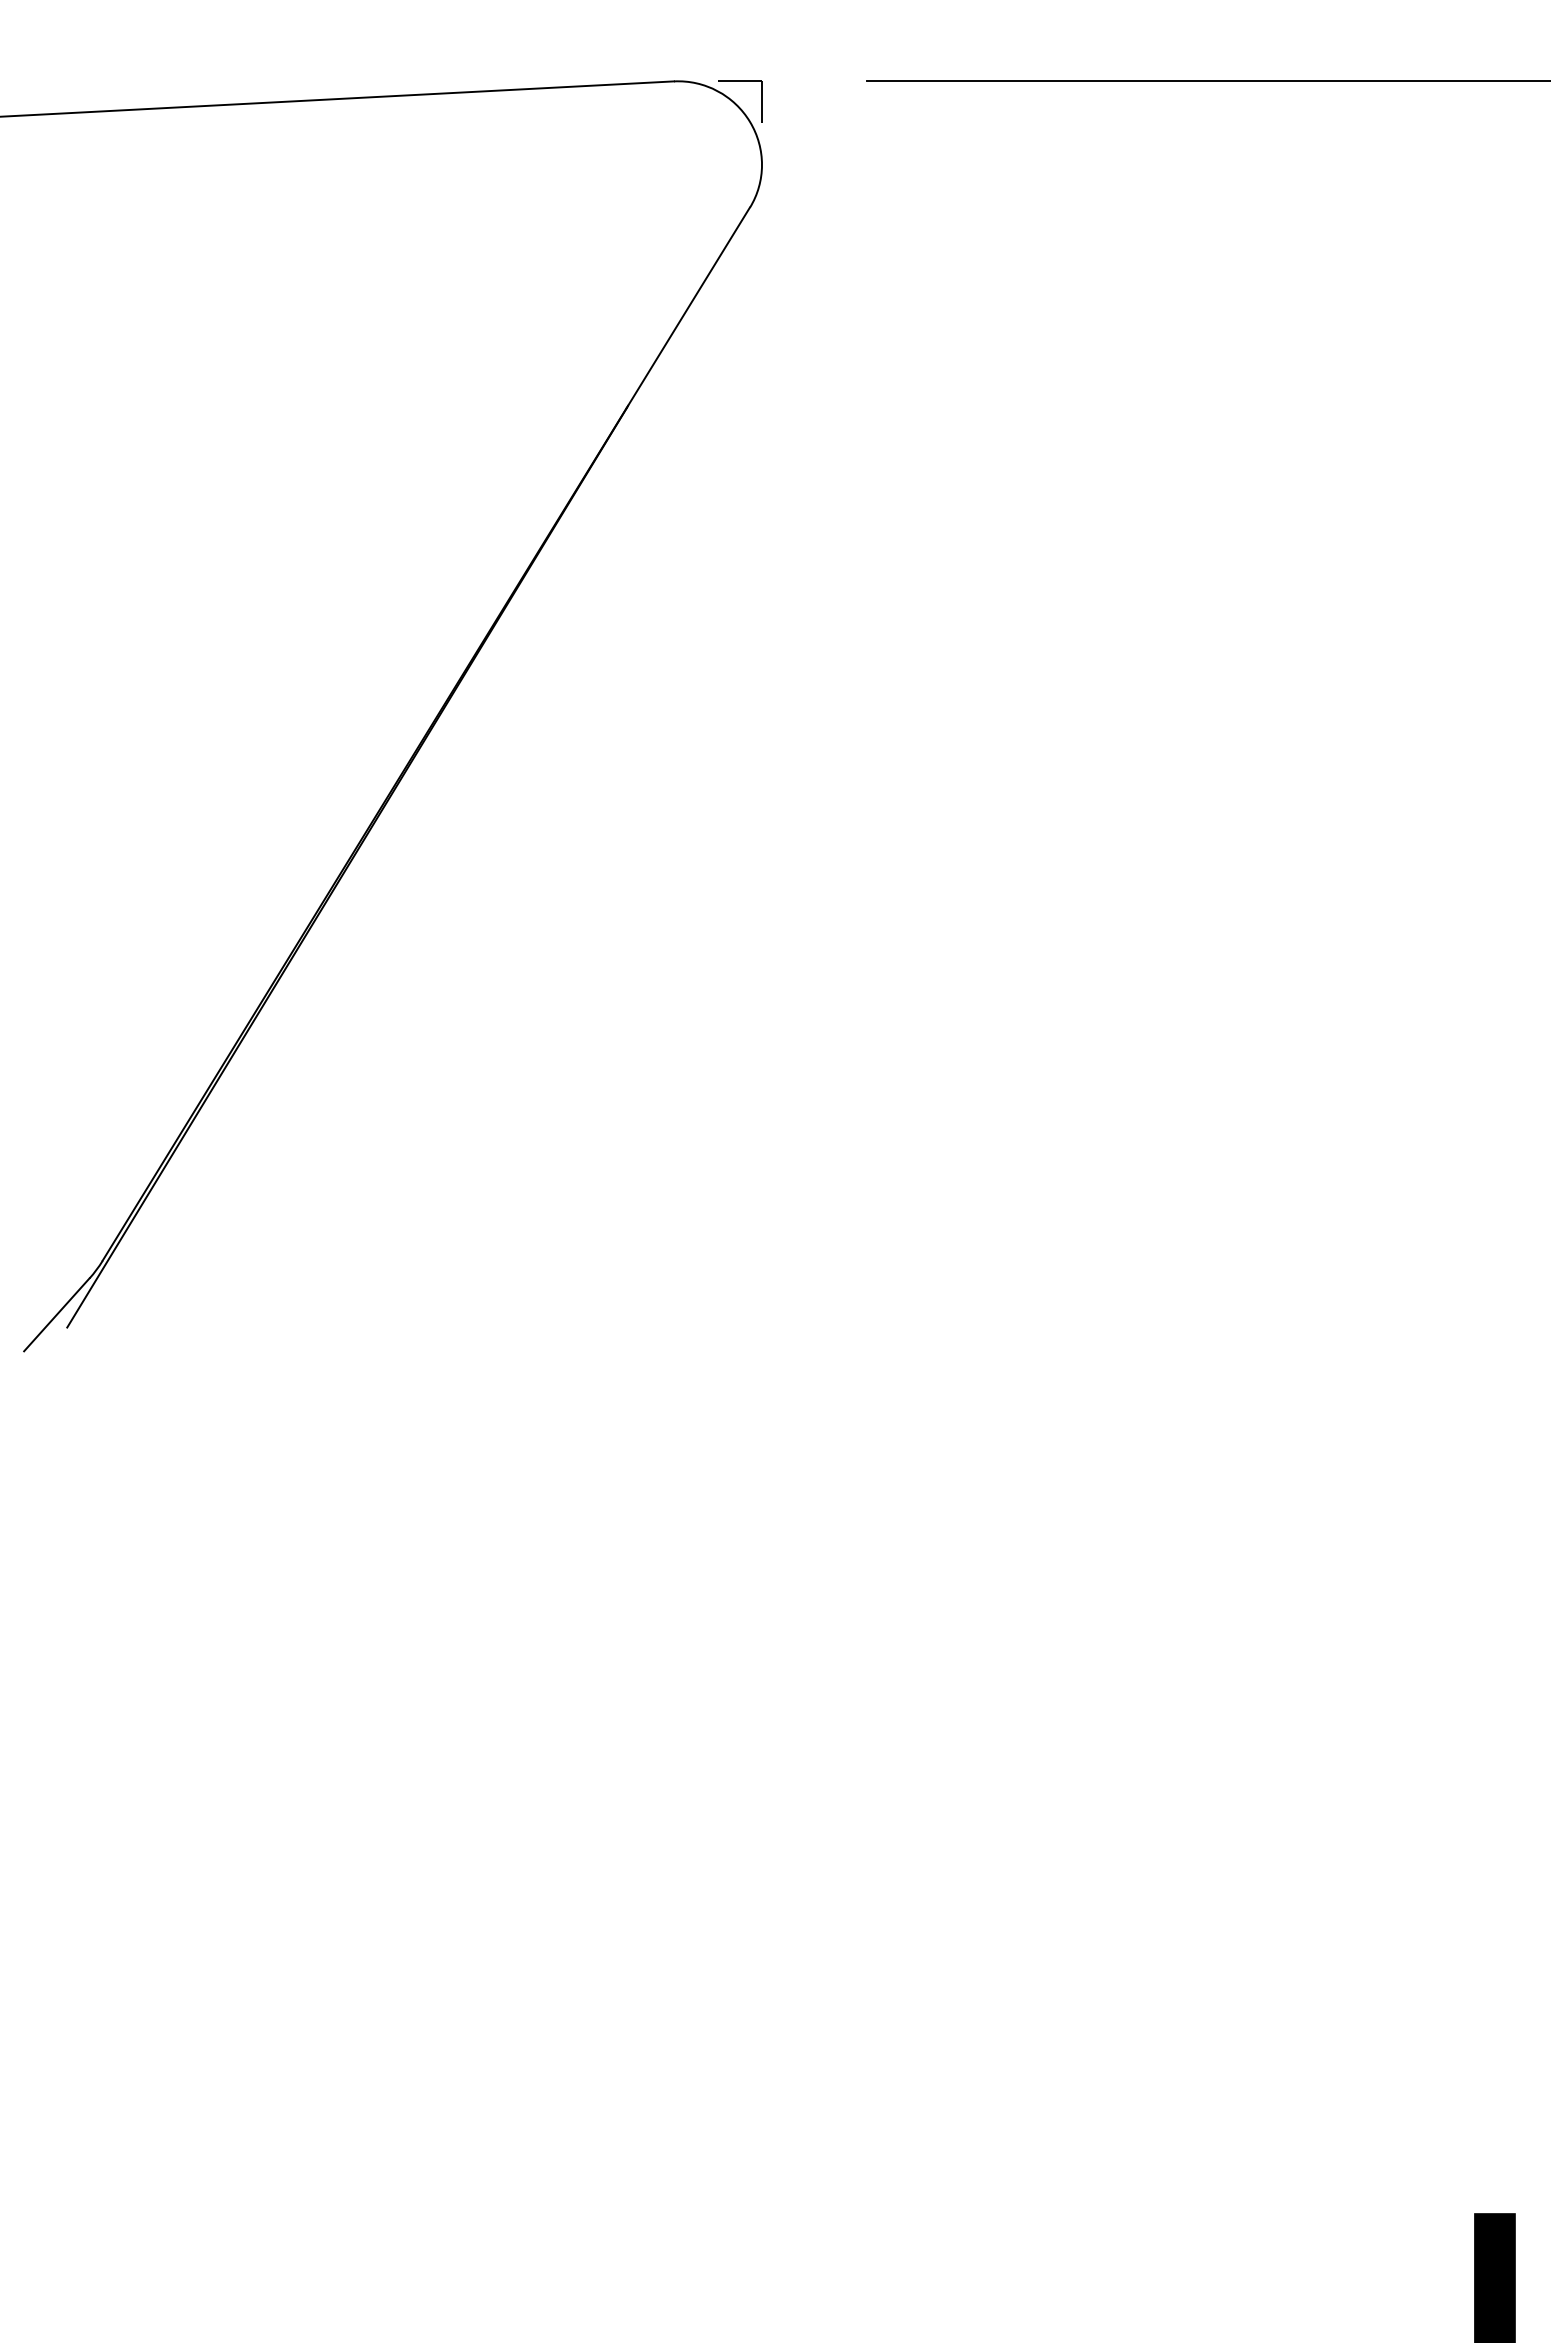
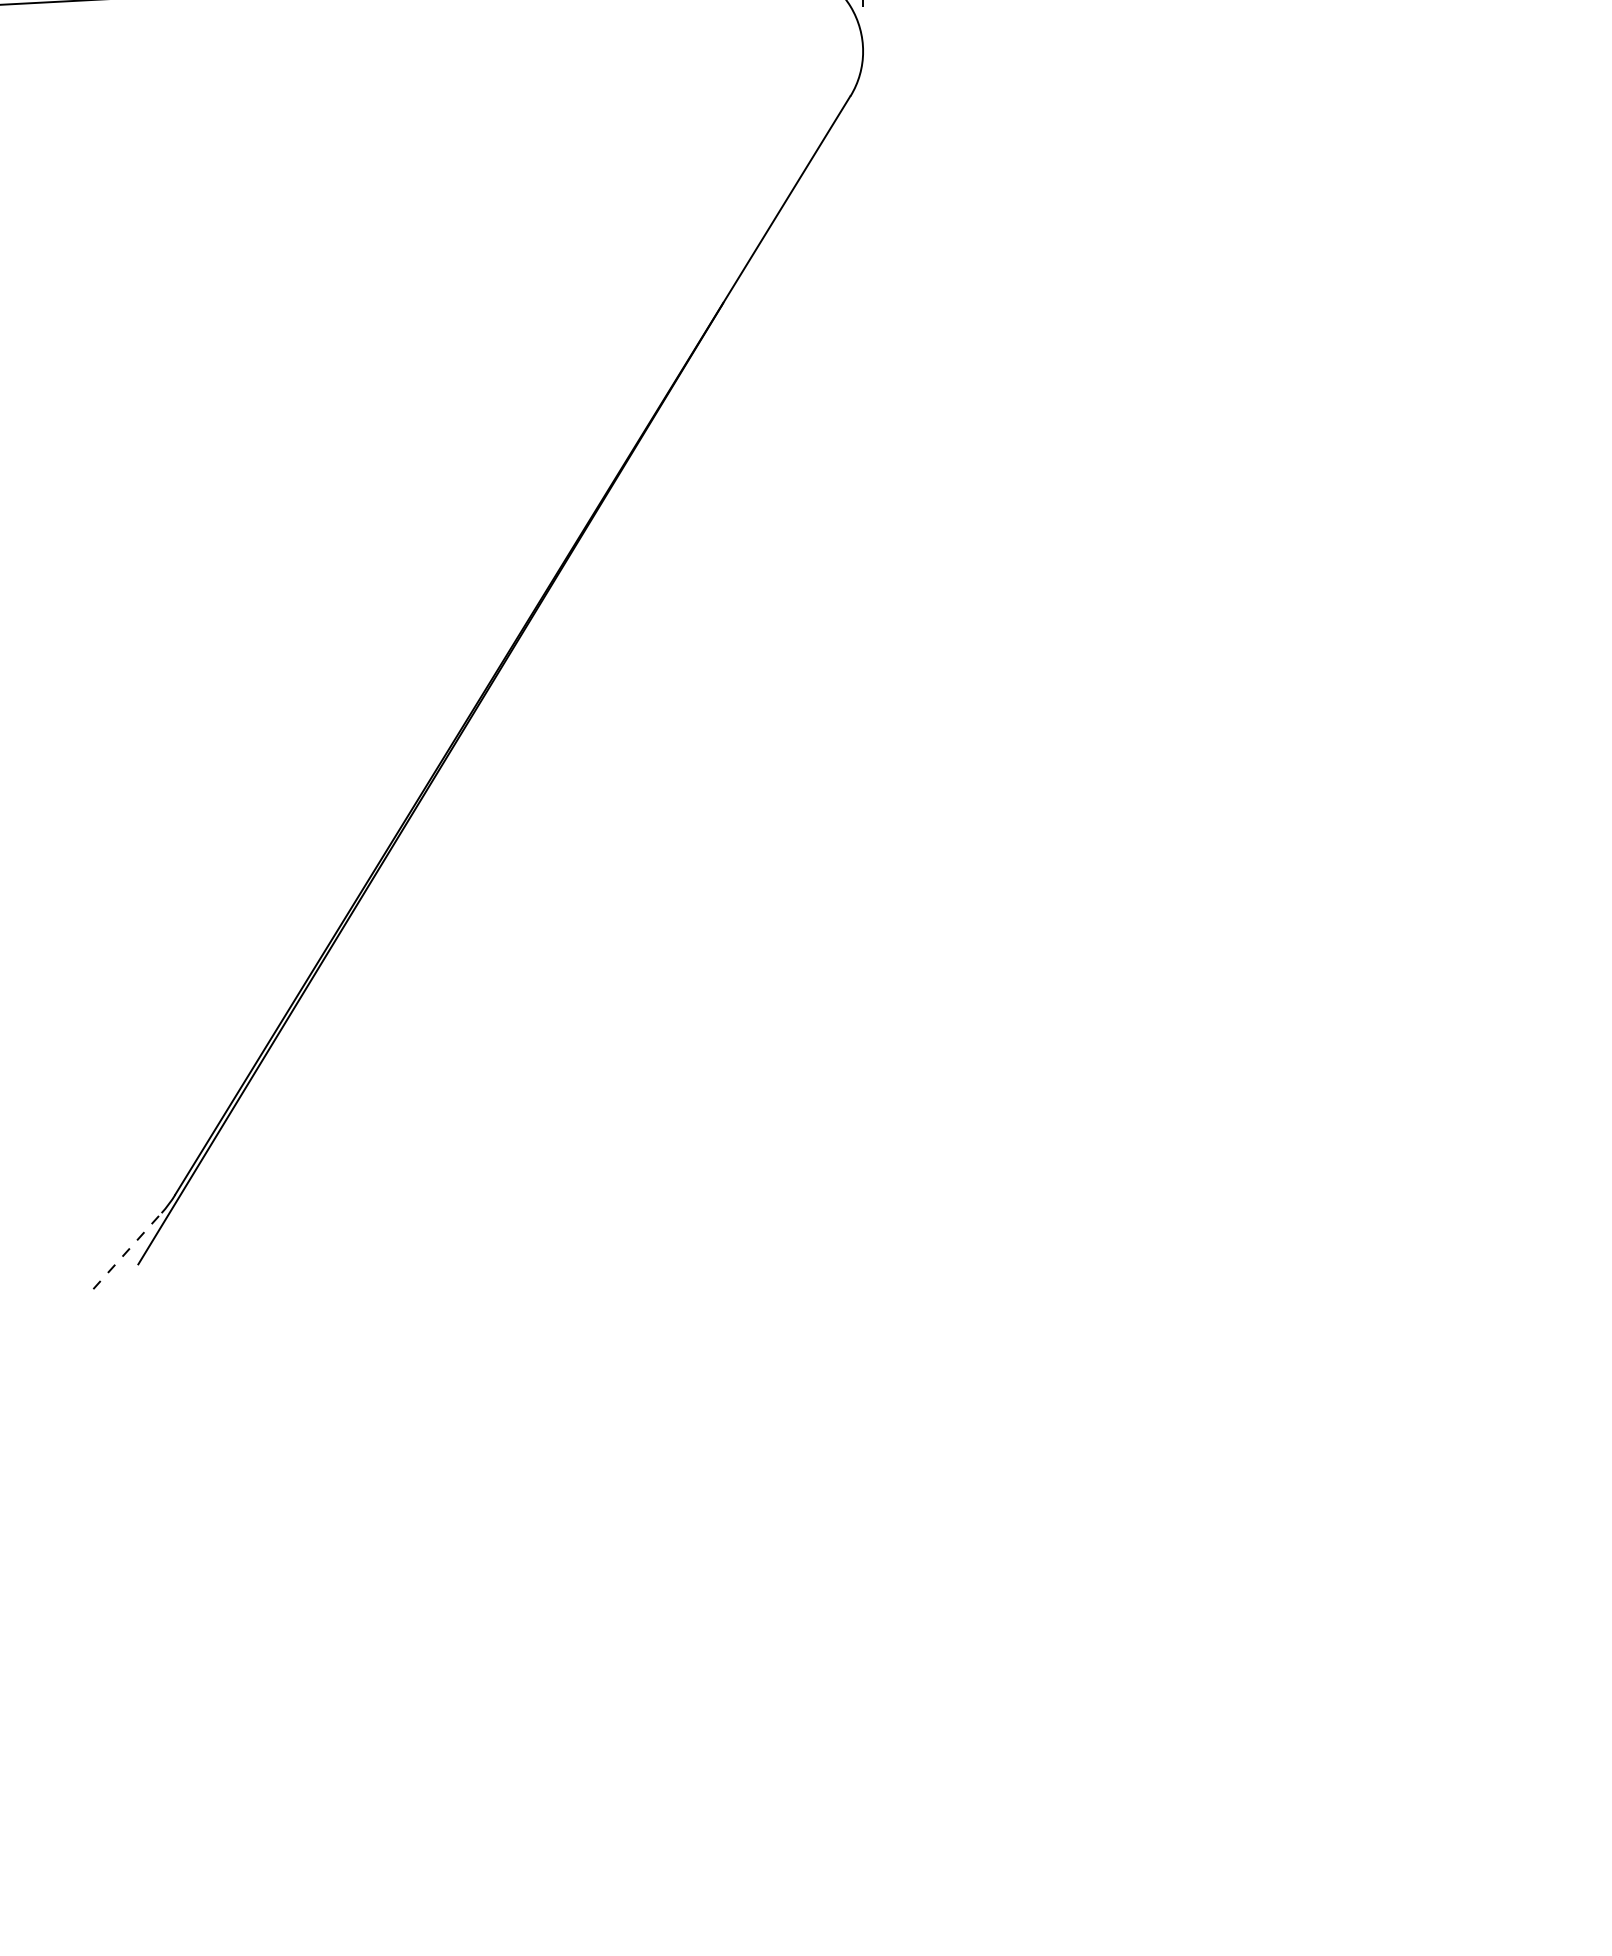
line: (57, 1314) -> (128, 1250), solid -> dashed

